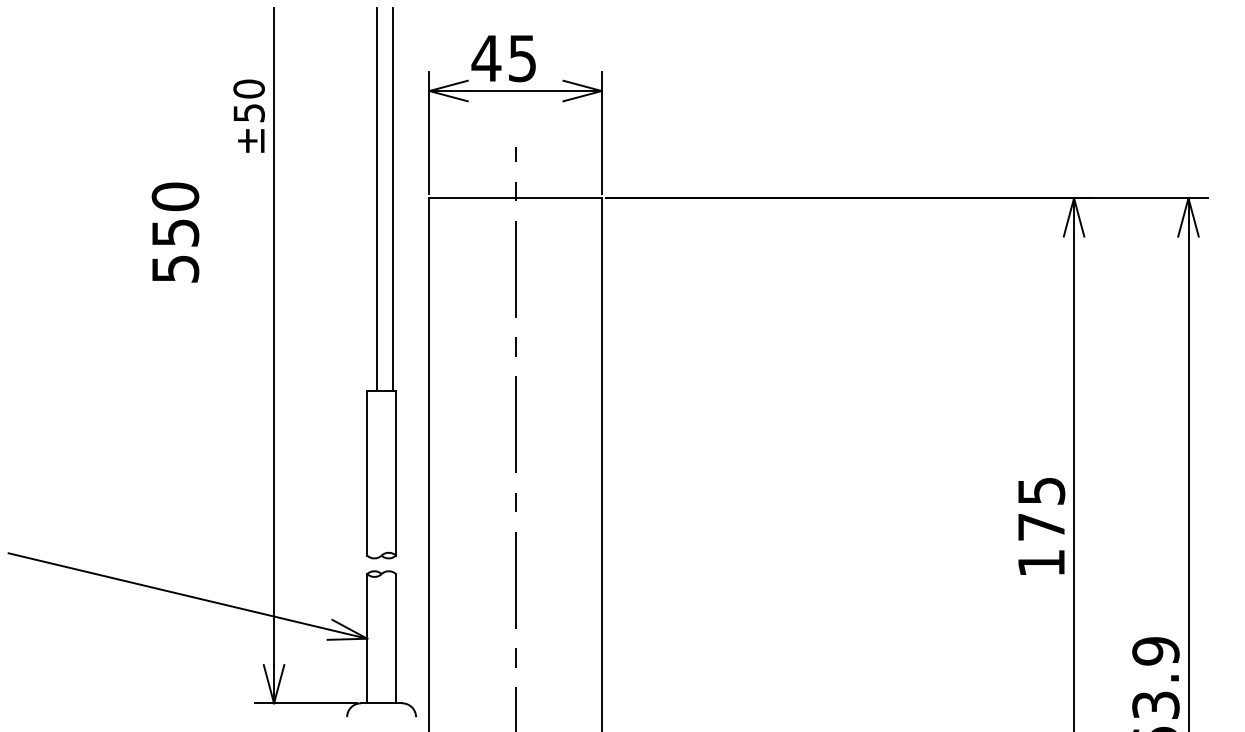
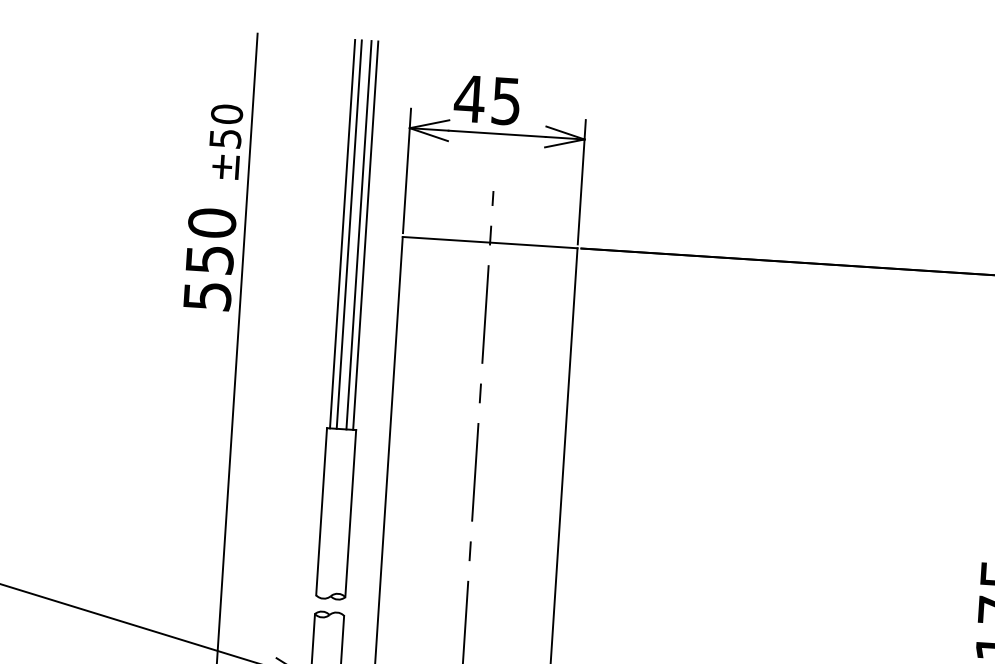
line: (370, 198) -> (342, 233), added
line: (386, 198) -> (359, 234), added
text: (175, 232) -> (209, 259), moved

